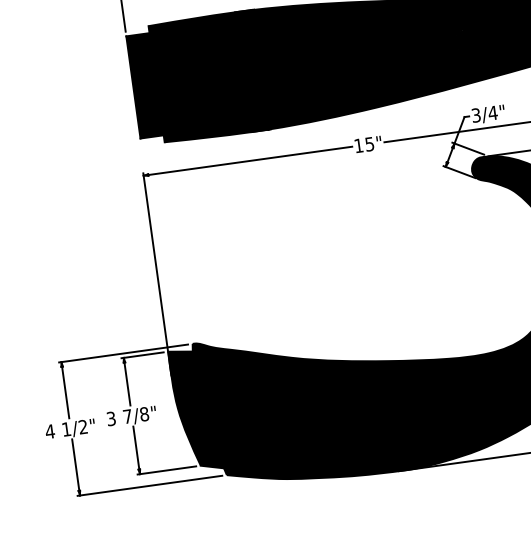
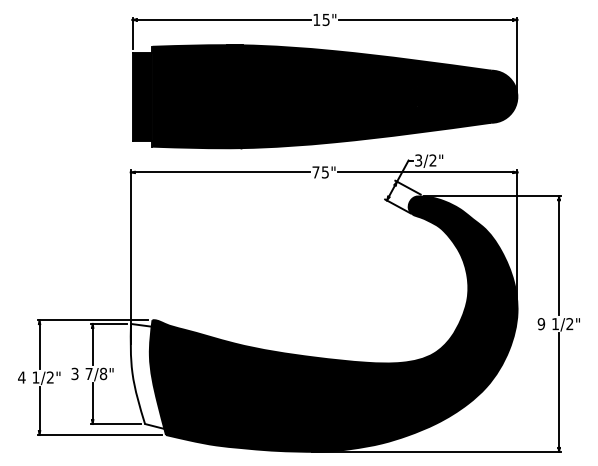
text: (492, 113) -> (432, 160), 3/4" -> 3/2"
text: (358, 145) -> (315, 172), 15" -> 75"
fill: (195, 408) -> (147, 375), removed

